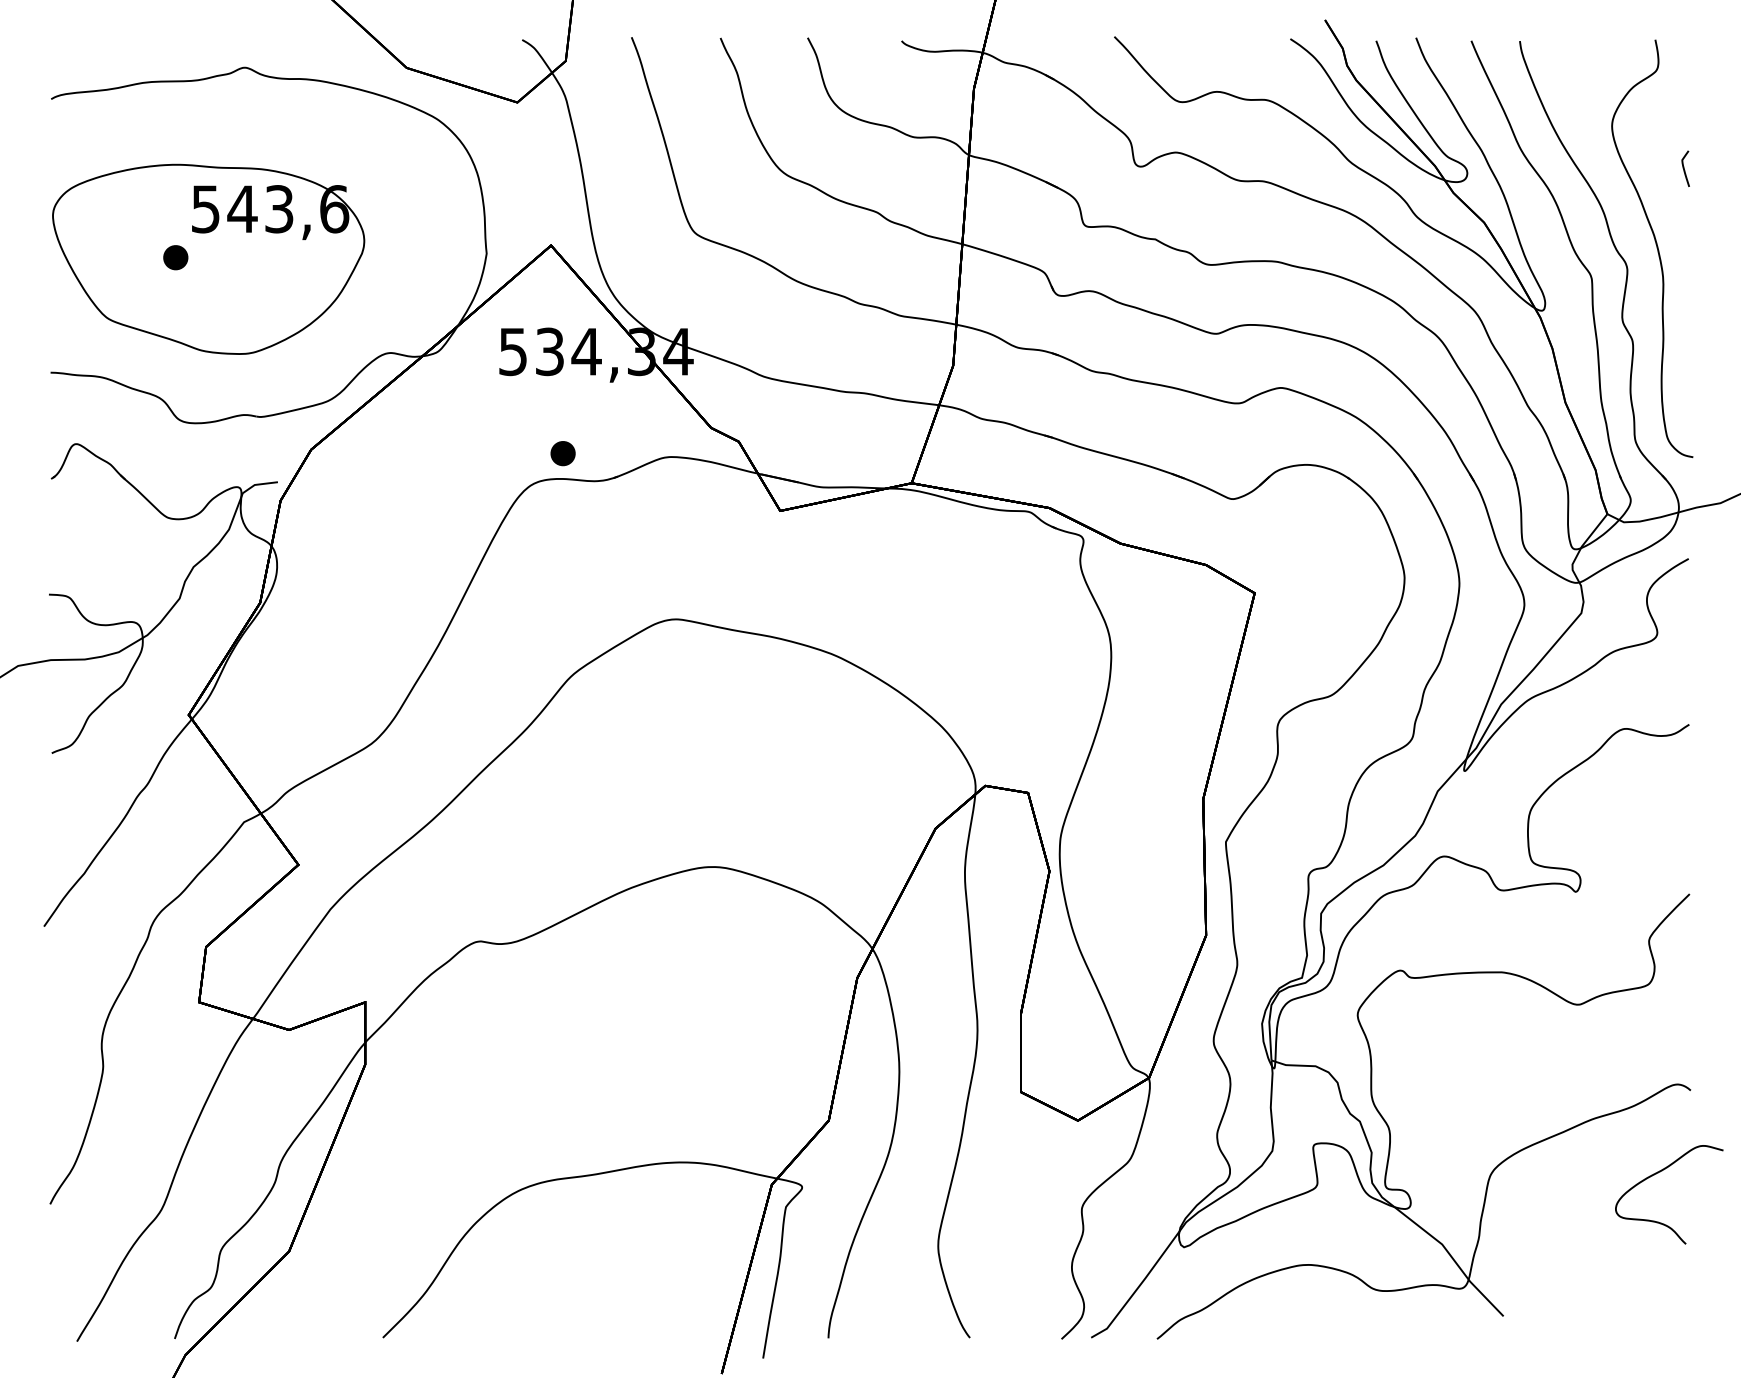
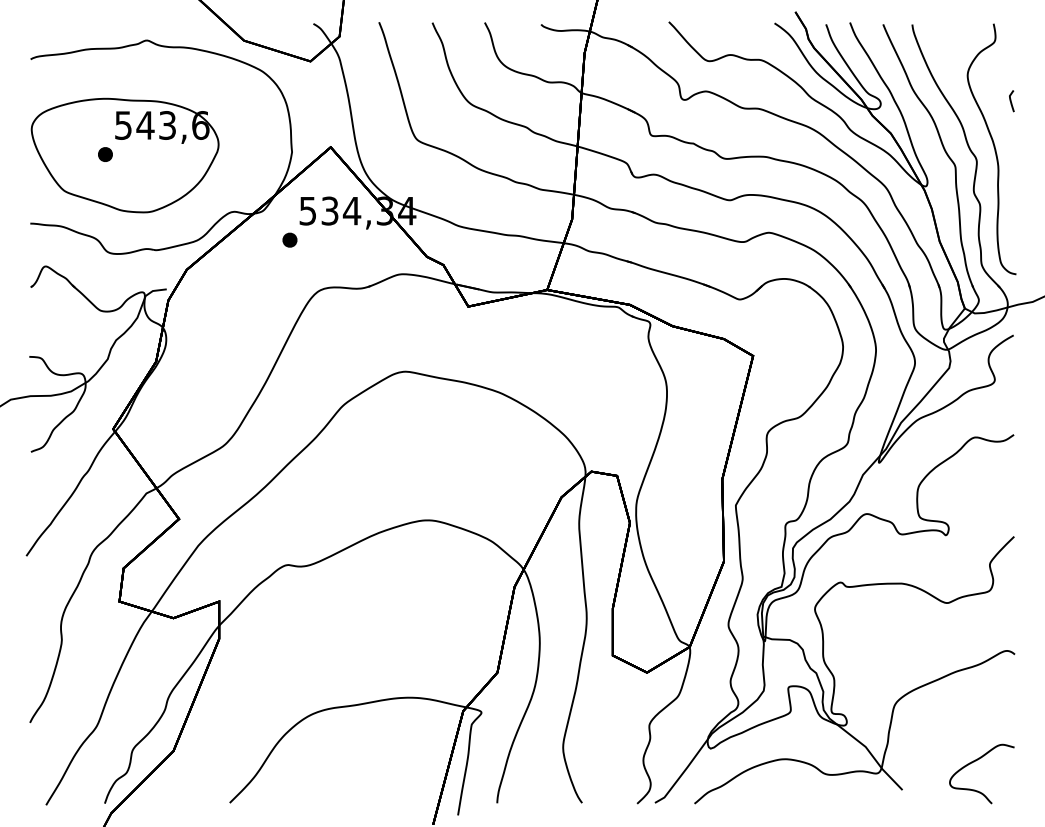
part: (562, 452) -> (289, 239), moved
part: (1660, 1173) -> (976, 761), moved

